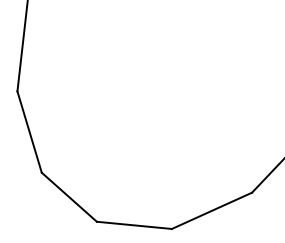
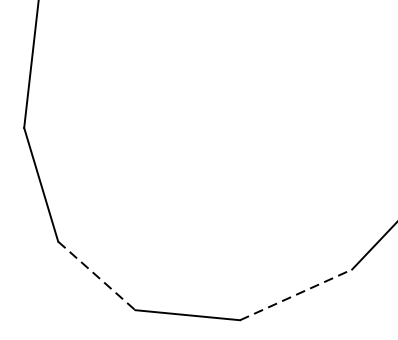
line: (69, 197) -> (96, 276), solid -> dashed
line: (211, 210) -> (295, 294), solid -> dashed

